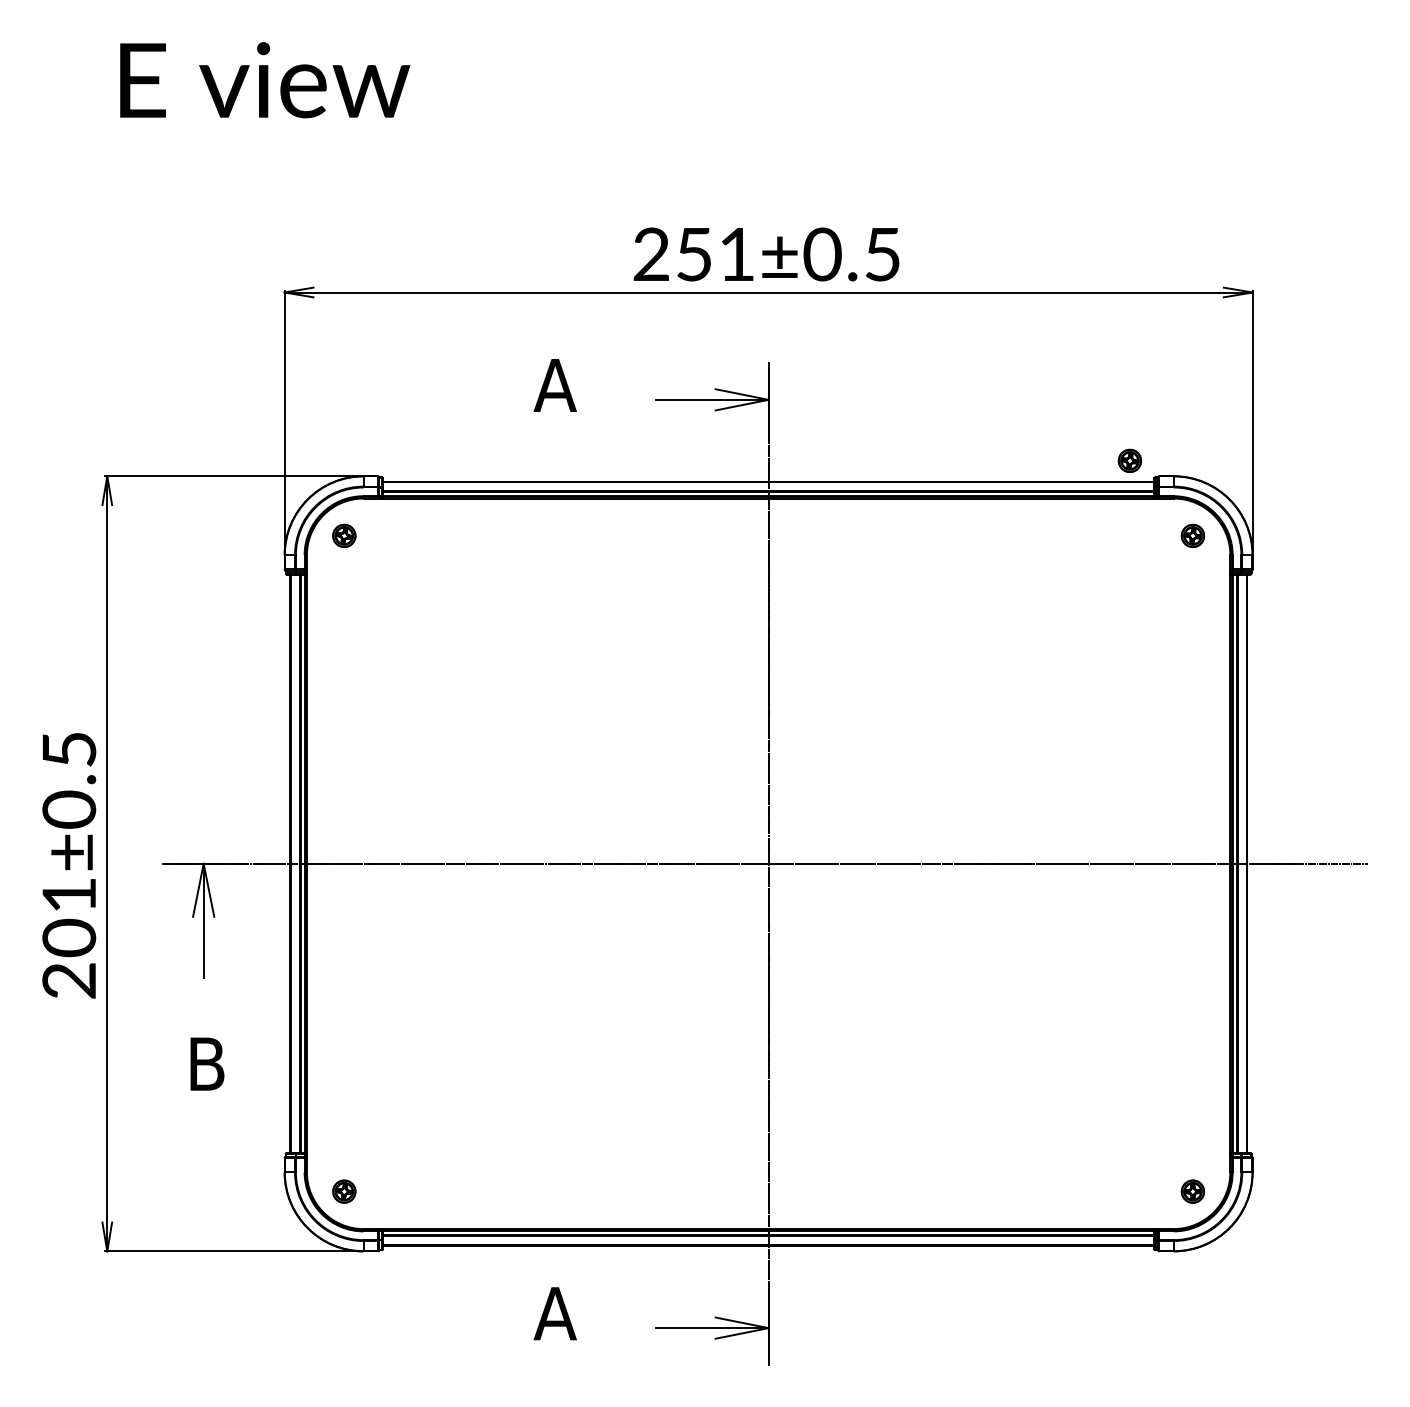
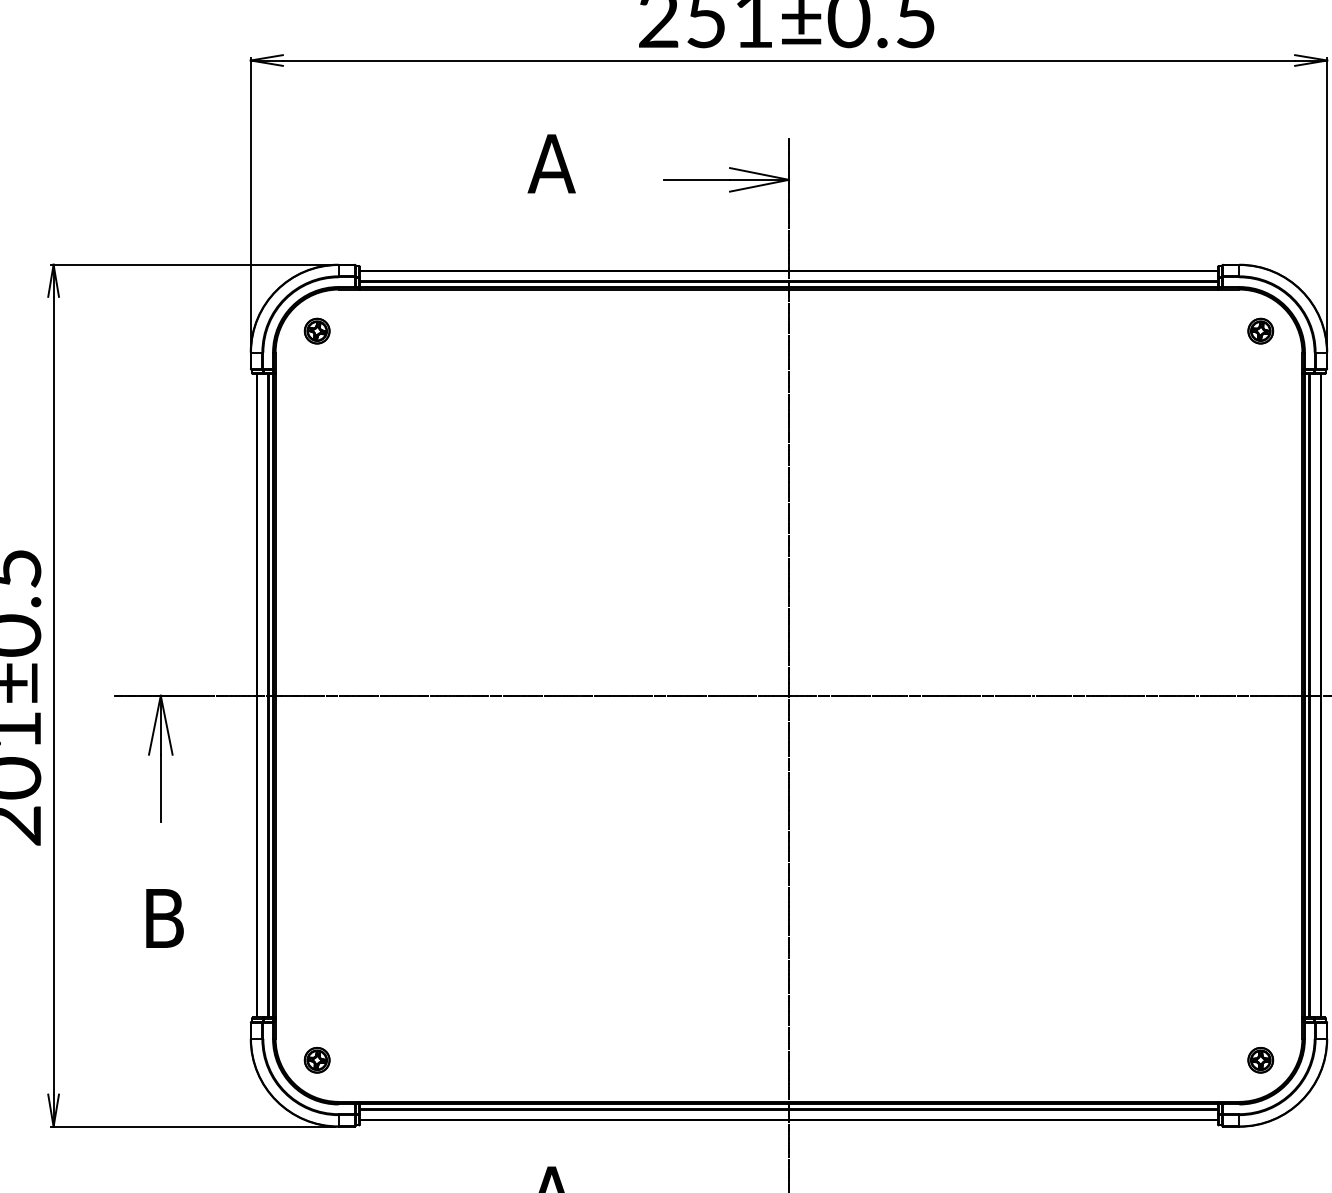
part: (1129, 460) -> (1190, 247), removed

